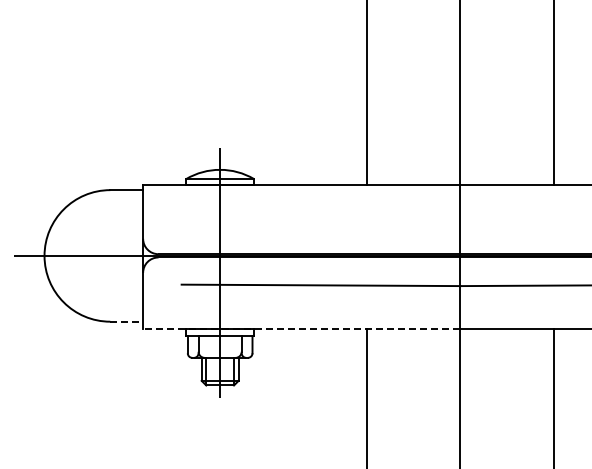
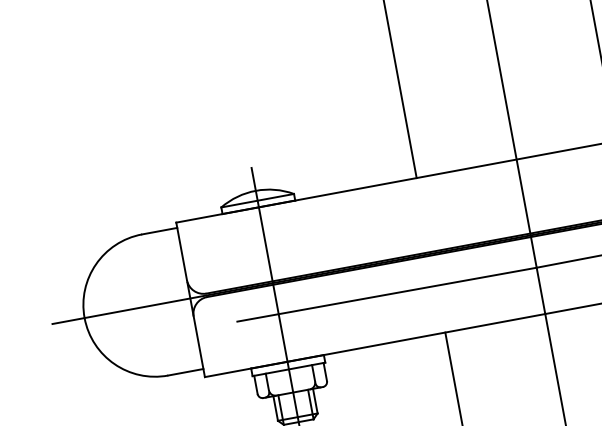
line: (127, 321) -> (186, 371), dashed -> solid
line: (301, 329) -> (374, 345), dashed -> solid

